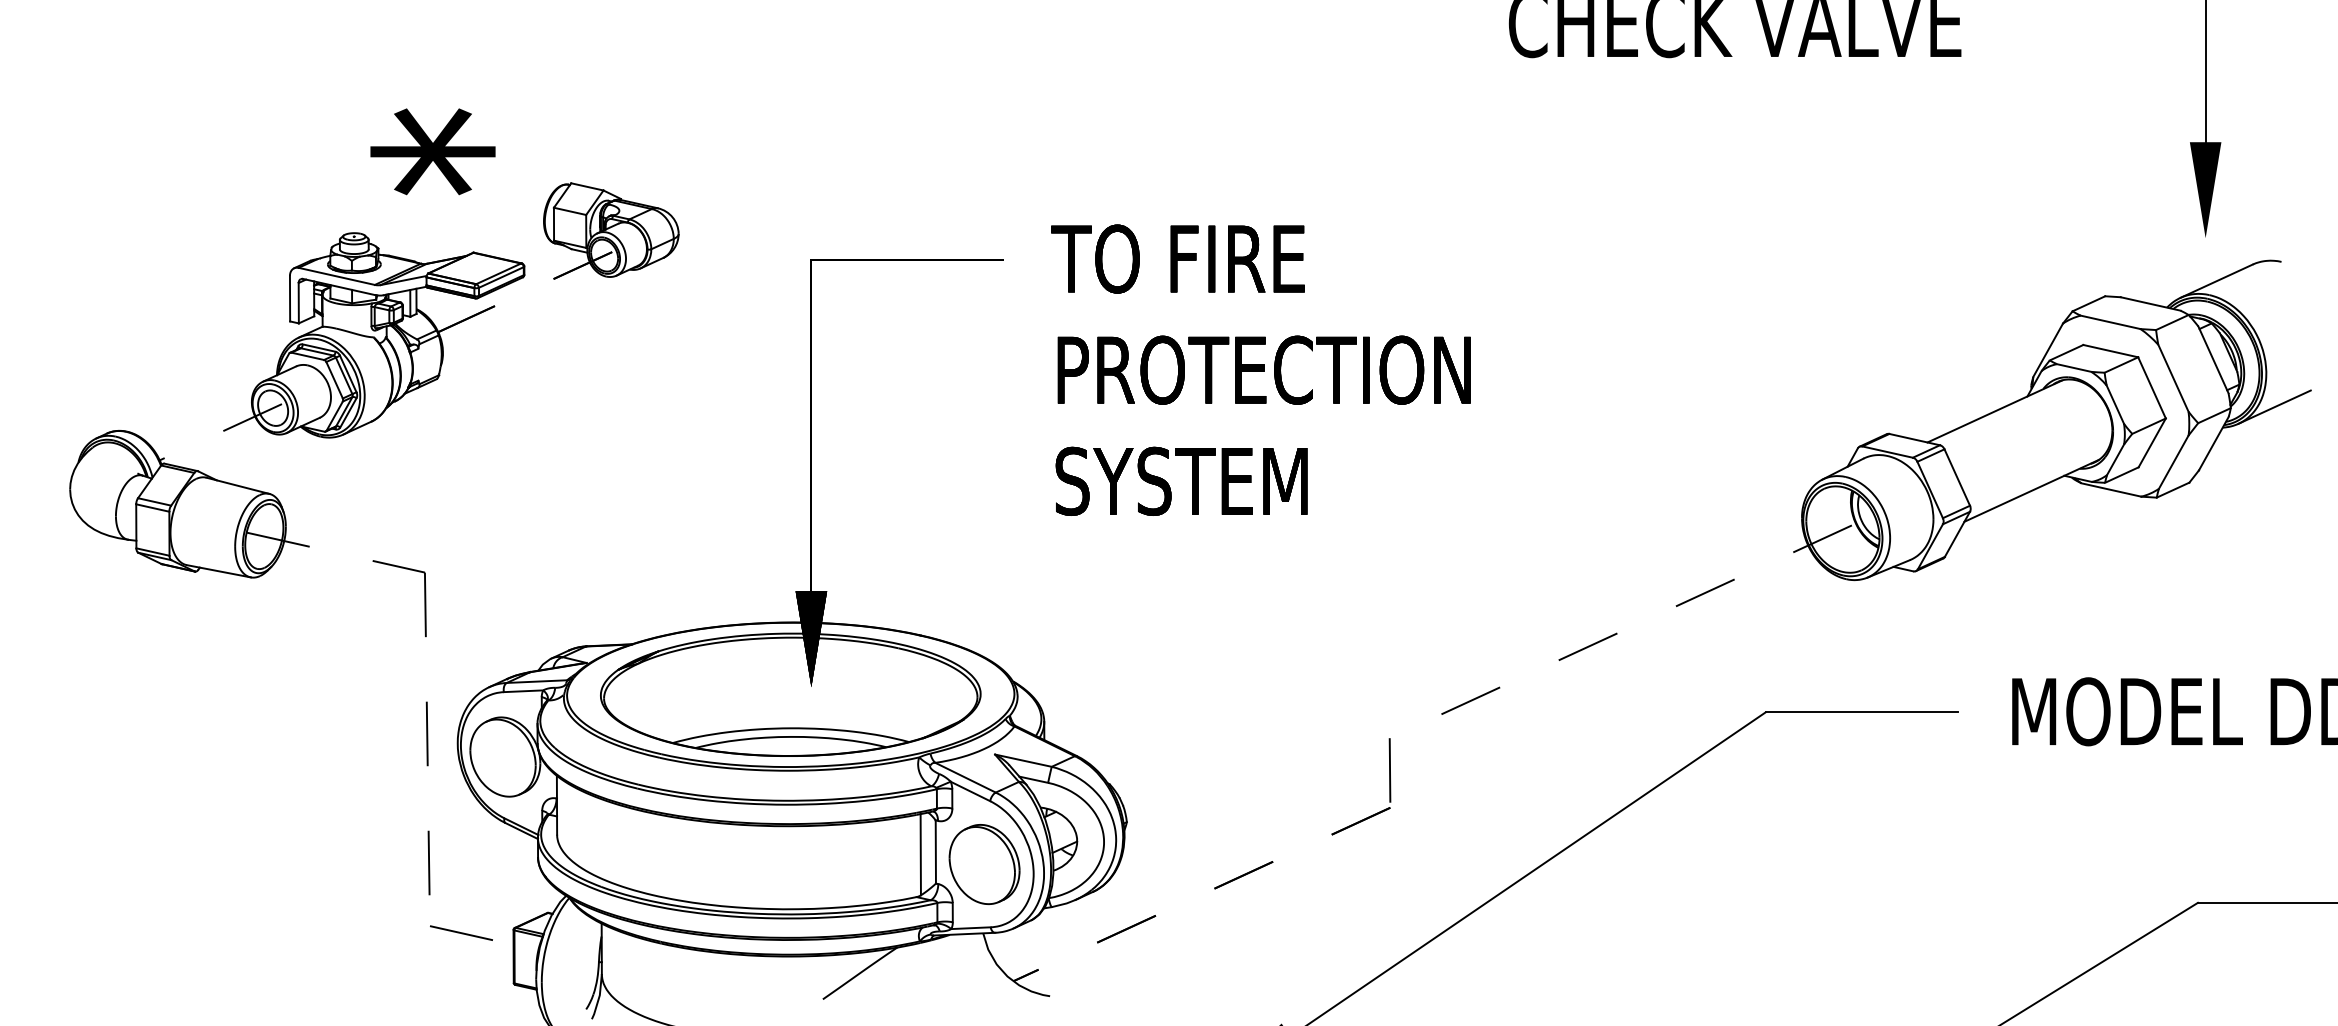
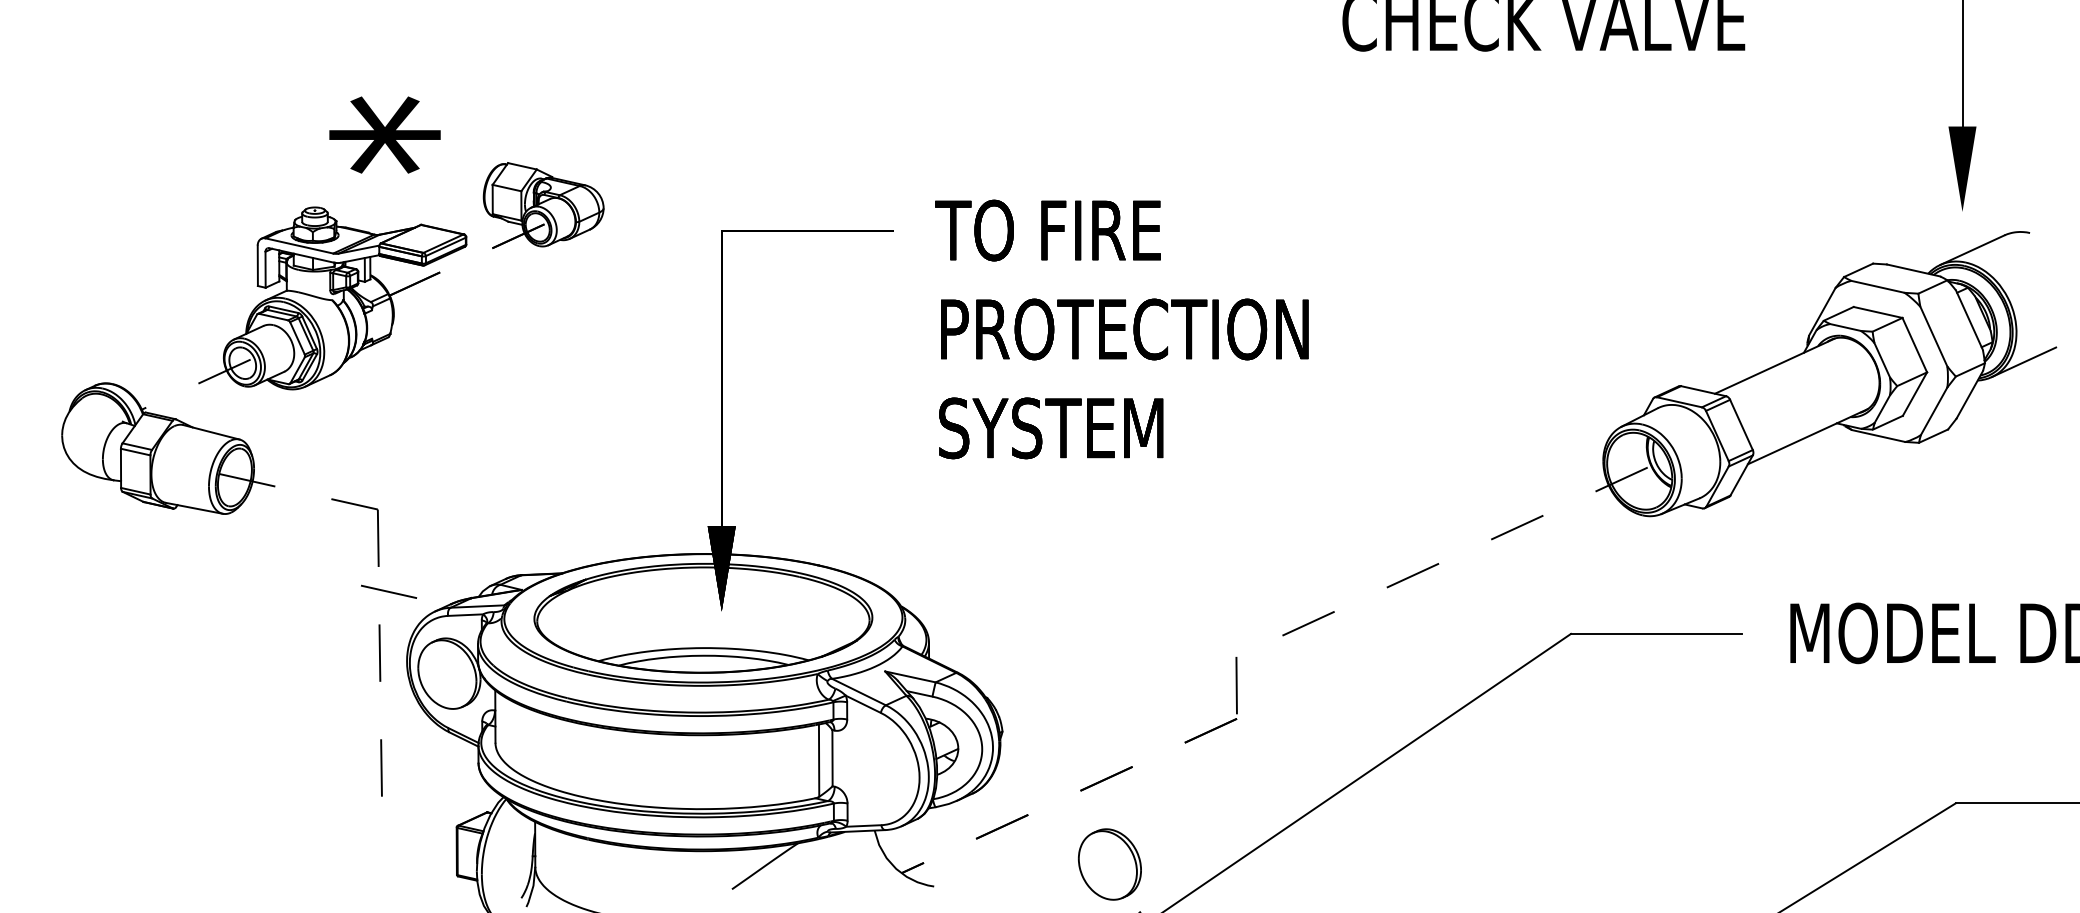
part: (984, 864) -> (1109, 864), moved
line: (461, 932) -> (389, 591), moved

